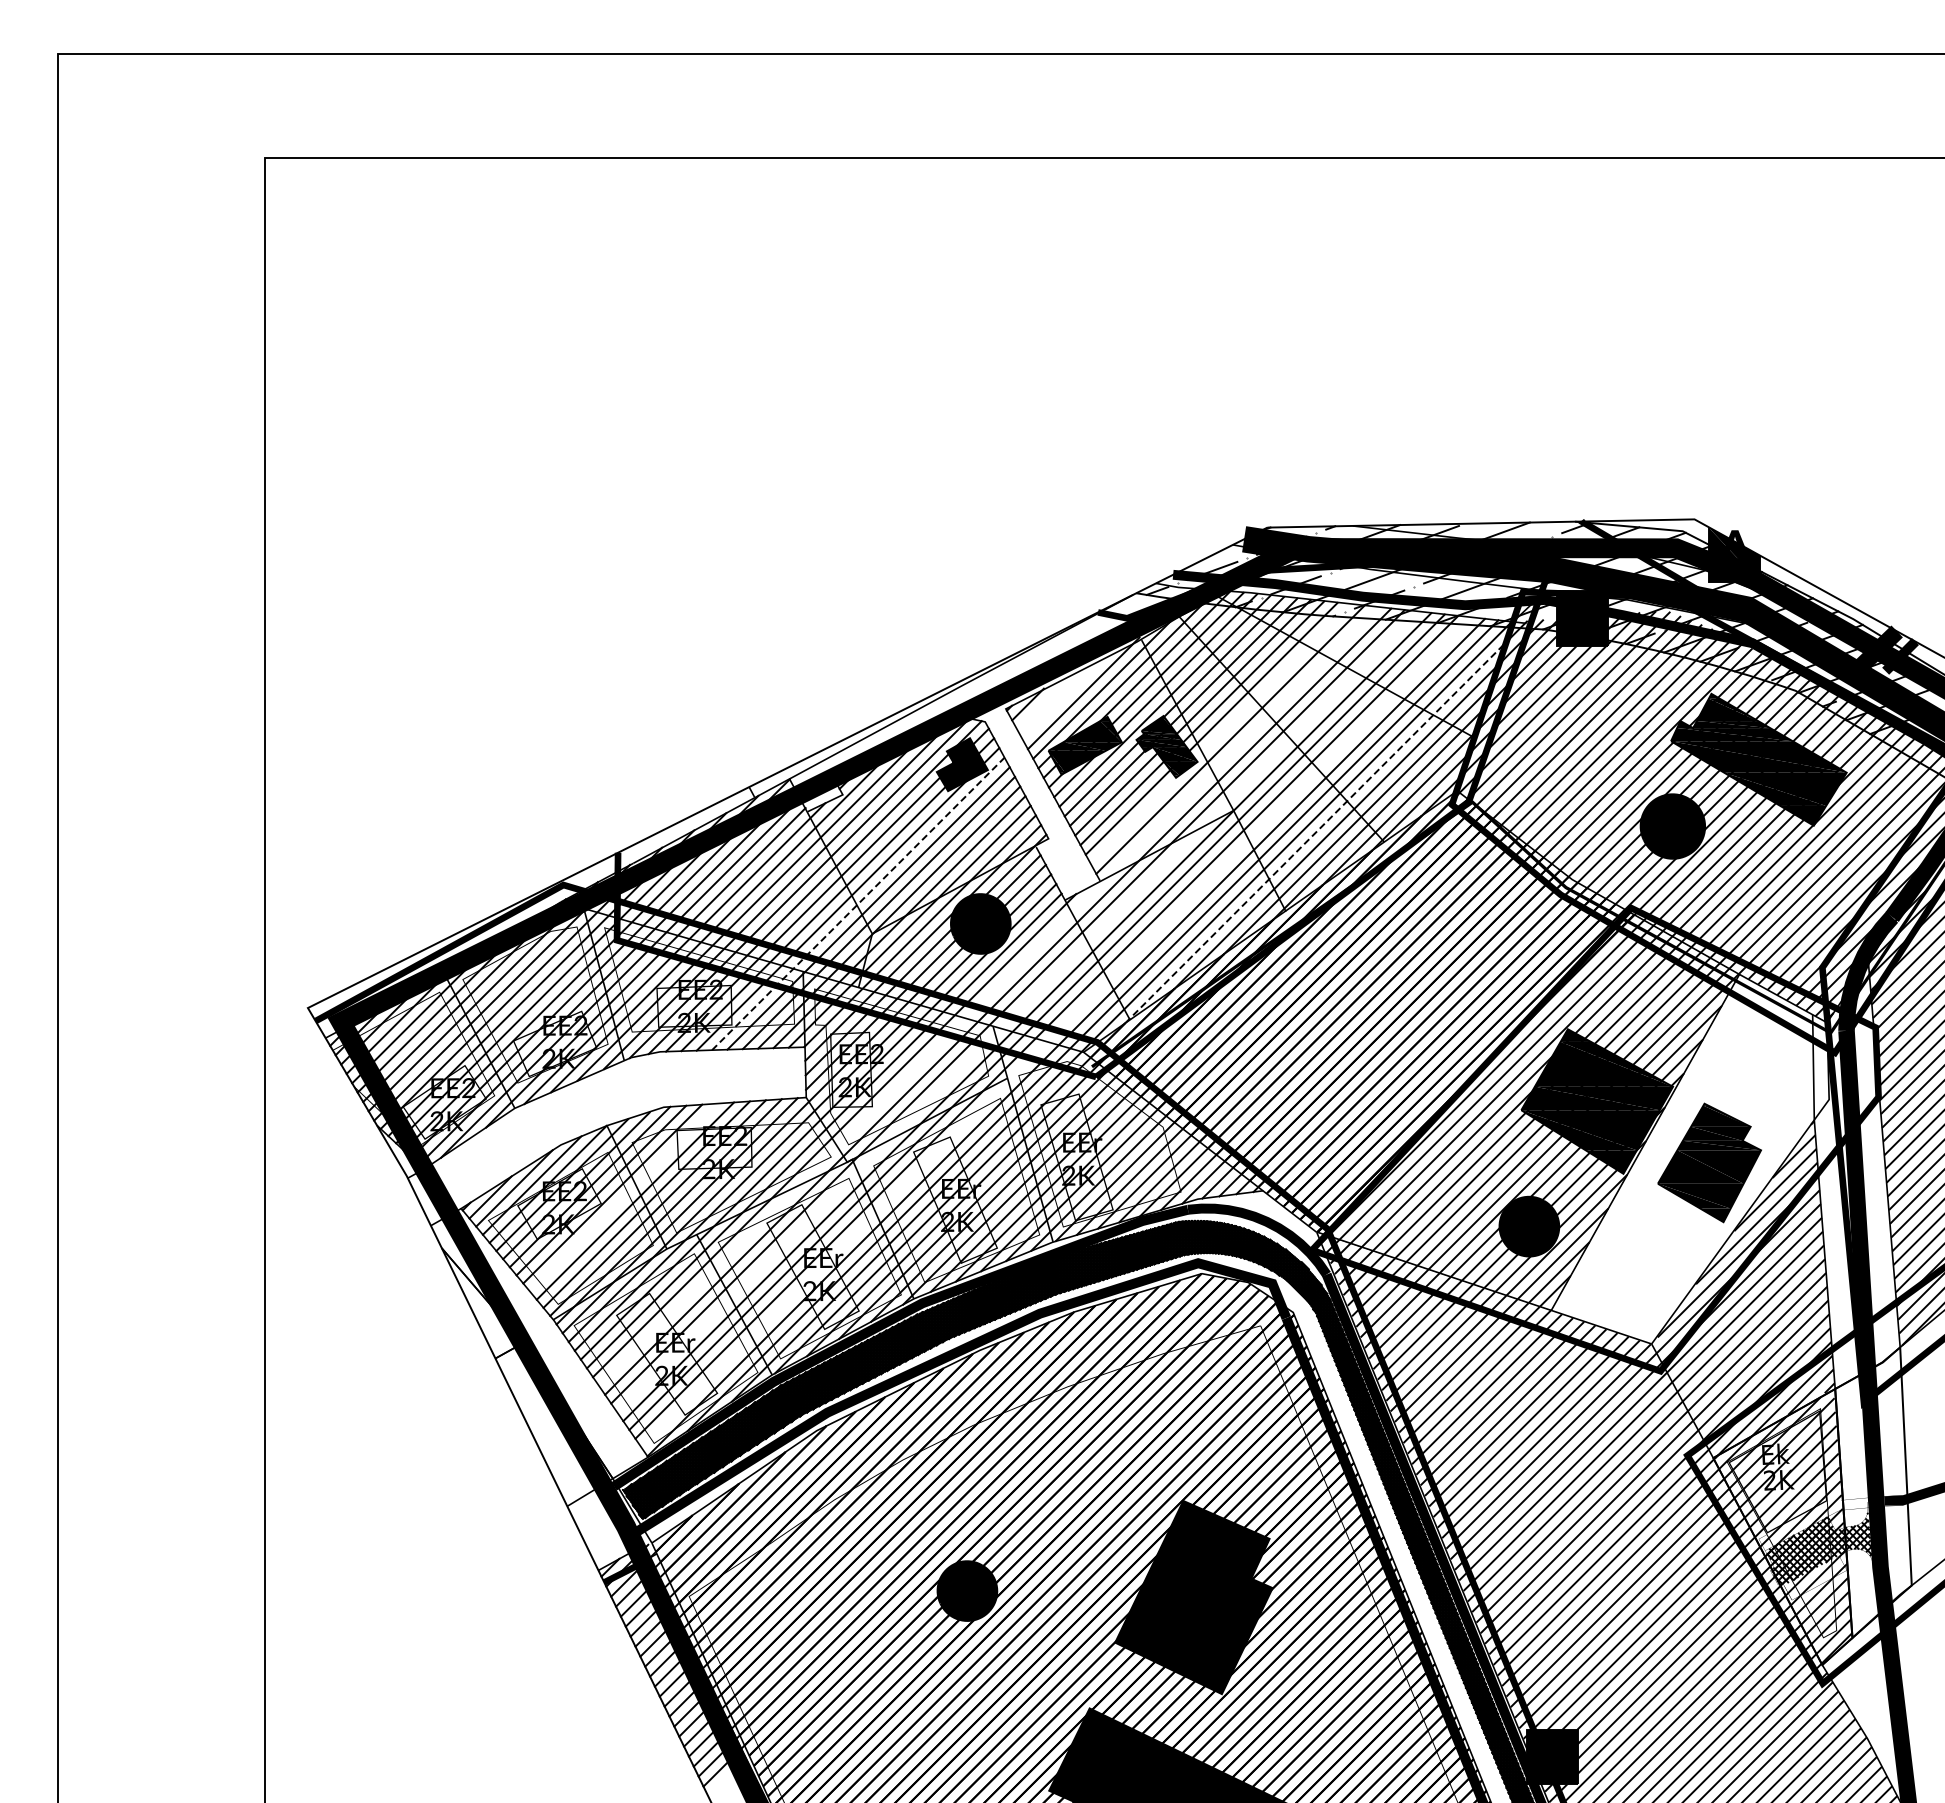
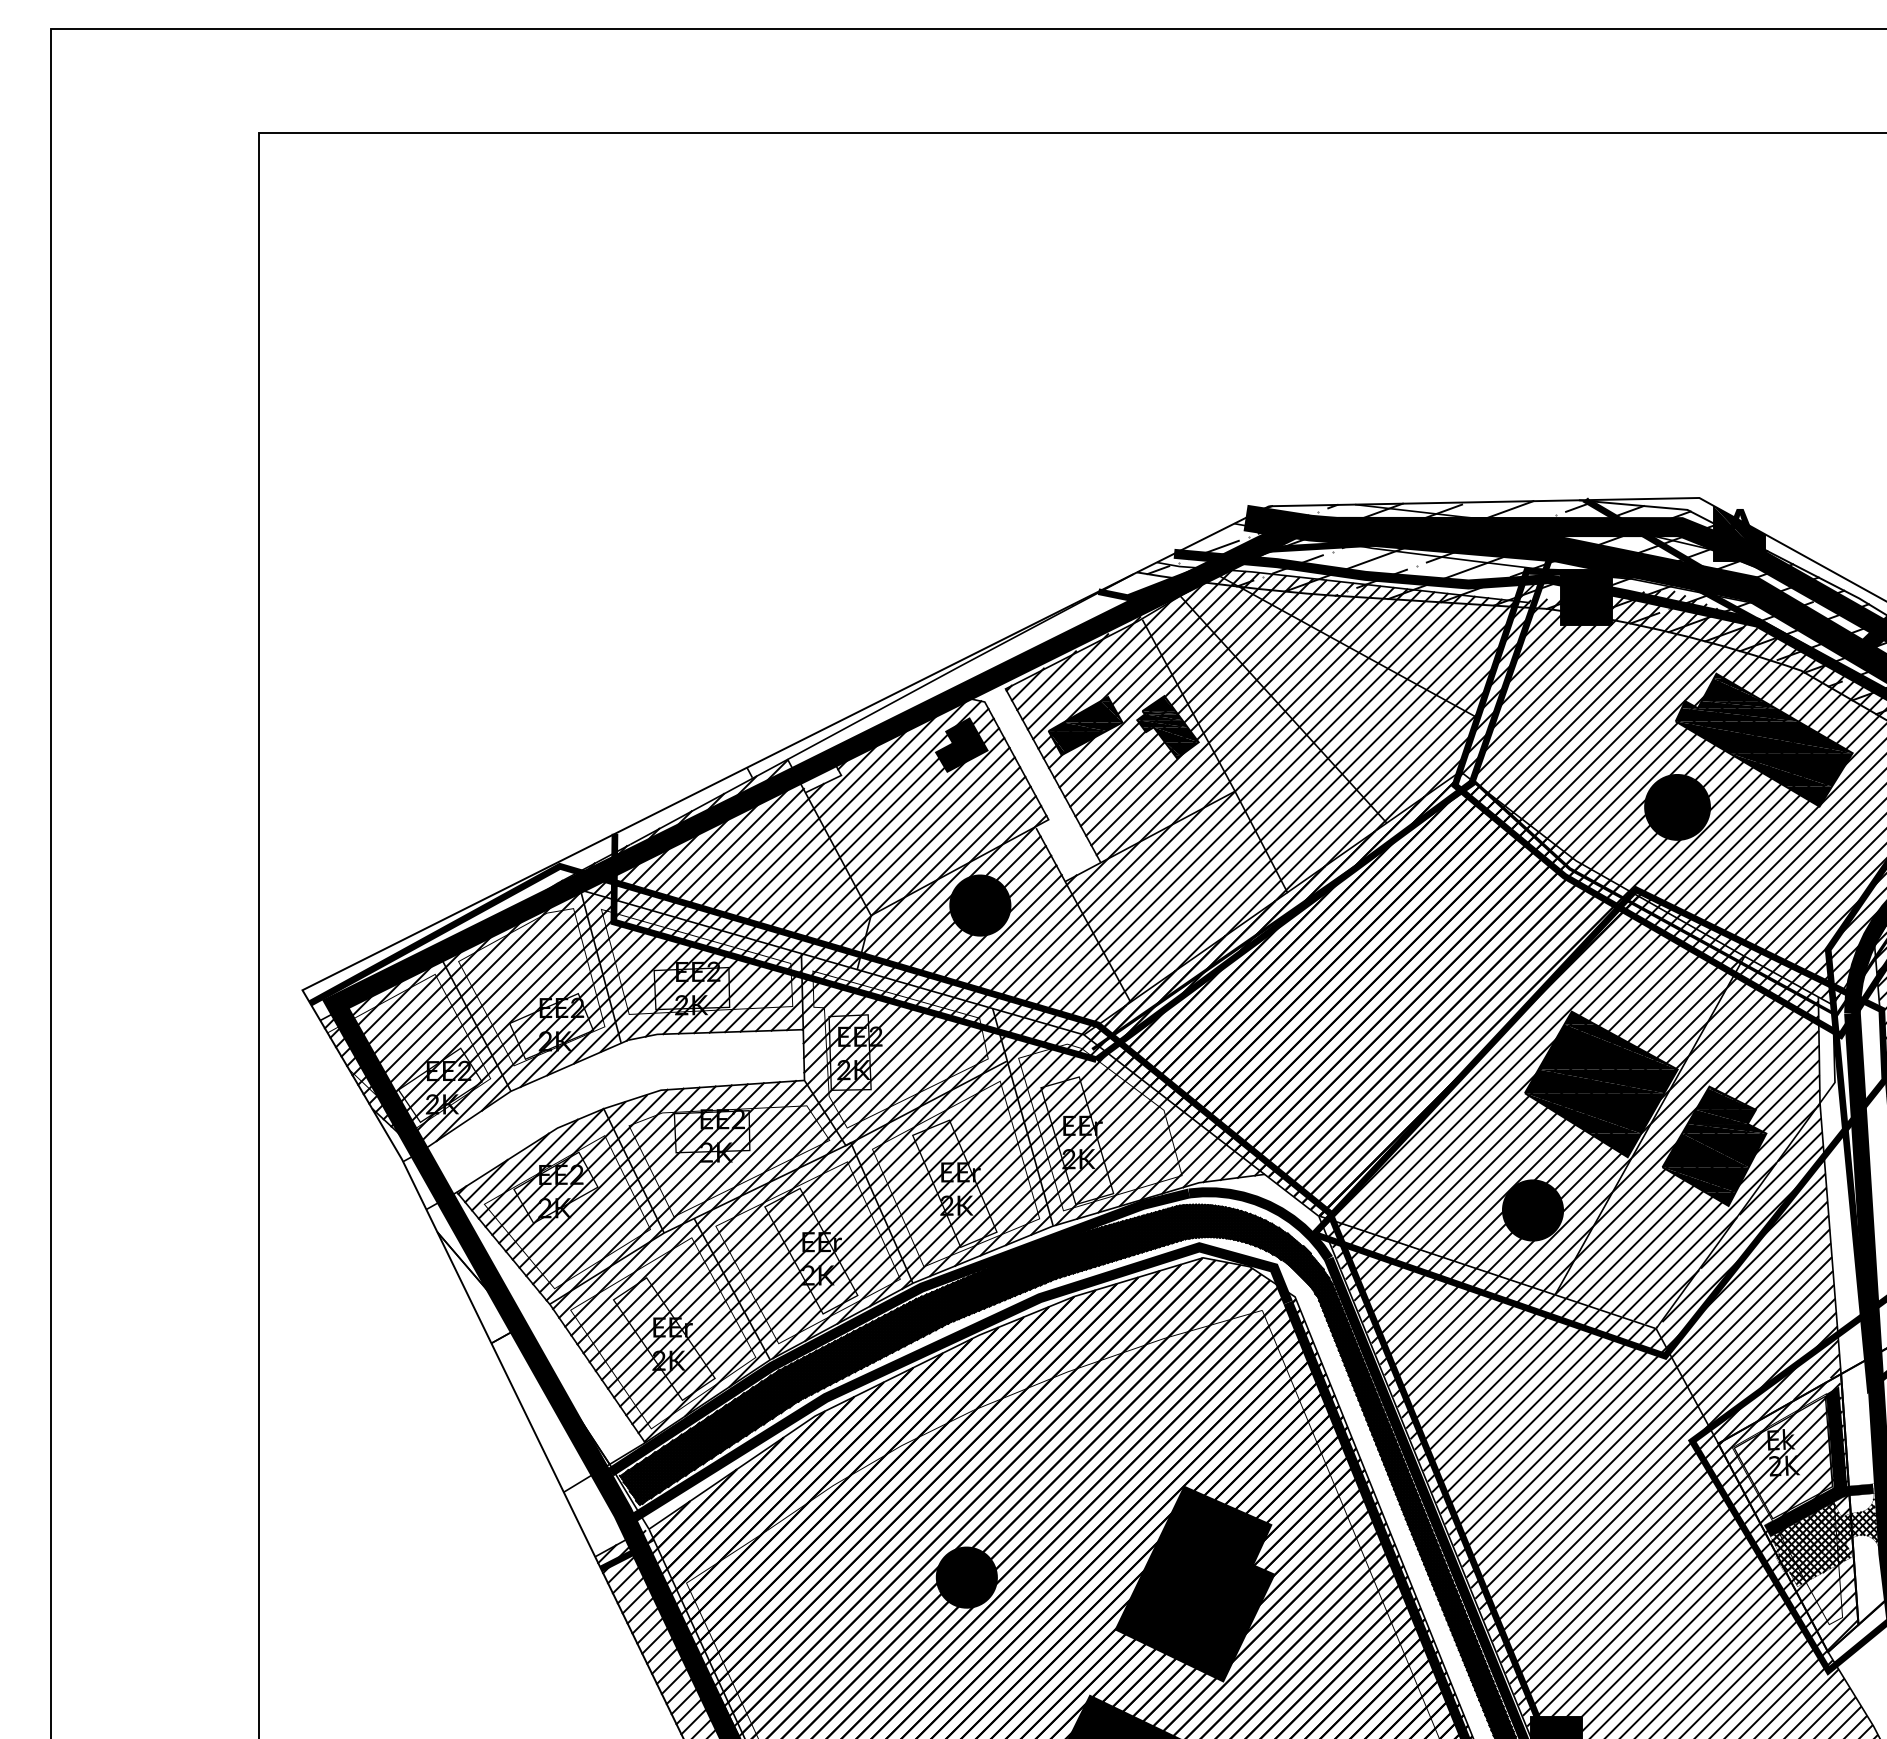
line: (1064, 696) -> (1064, 676), added
line: (1046, 700) -> (1046, 680), added
line: (1220, 734) -> (1221, 714), added
line: (1315, 832) -> (1317, 813), dashed -> solid
line: (858, 903) -> (857, 884), dashed -> solid
line: (988, 996) -> (988, 978), added
line: (1017, 1011) -> (1017, 993), added
line: (1056, 1032) -> (1056, 1014), added
hatch: (1682, 1160) -> (1687, 1143), added
line: (624, 1197) -> (621, 1181), added
fill: (1812, 1475) -> (1818, 1461), added
hatch: (1814, 1575) -> (1820, 1561), added

